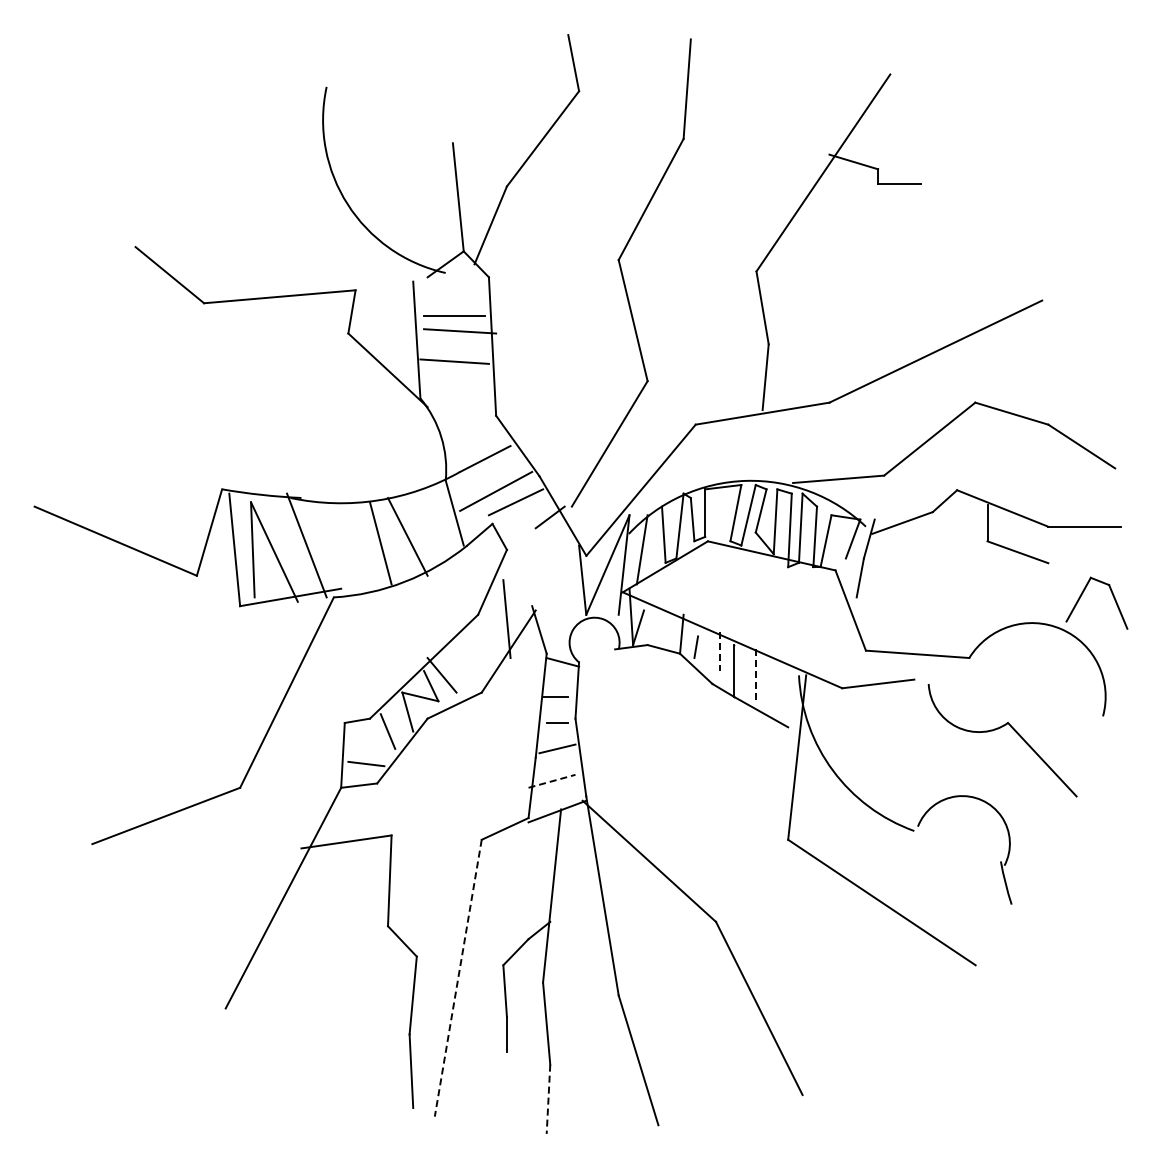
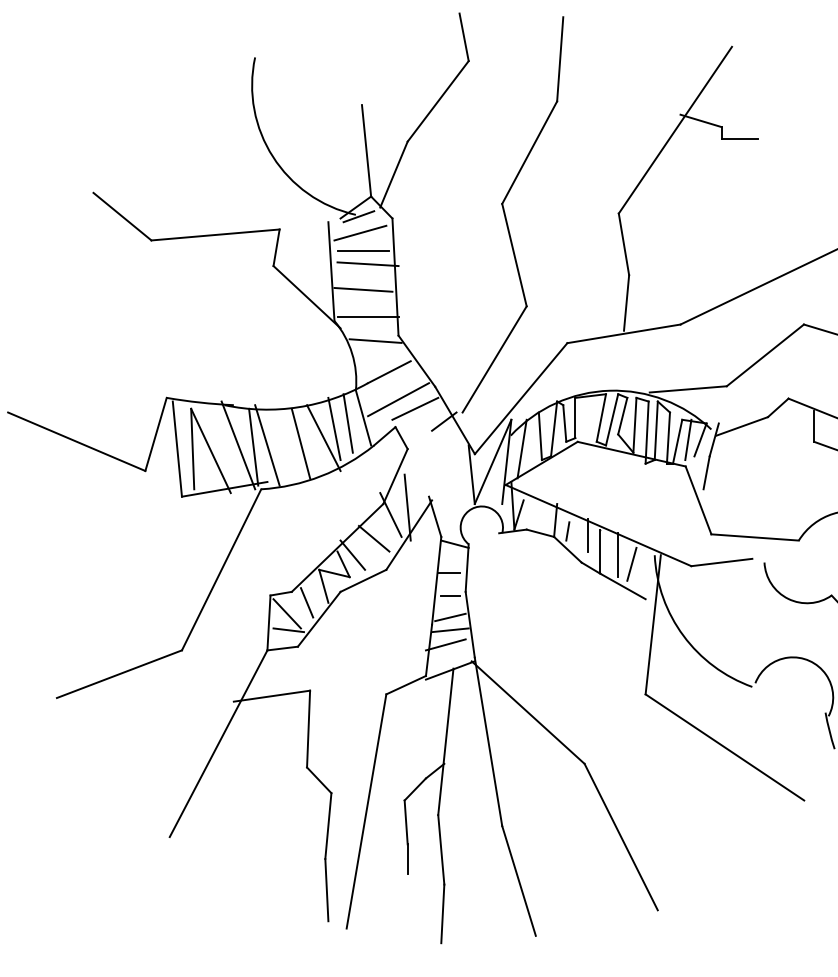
line: (449, 274) -> (359, 216), added
line: (450, 294) -> (359, 233), added
line: (460, 394) -> (368, 317), added
line: (468, 422) -> (375, 341), added
line: (436, 519) -> (348, 423), added
line: (420, 525) -> (334, 428), added
line: (838, 538) -> (688, 439), added
line: (340, 545) -> (266, 445), added
line: (324, 547) -> (253, 447), added
line: (486, 627) -> (390, 514), added
line: (719, 652) -> (587, 535), dashed -> solid
line: (467, 655) -> (374, 538), added
line: (755, 675) -> (617, 555), dashed -> solid
line: (771, 685) -> (631, 563), added
line: (364, 744) -> (287, 613), added
line: (557, 763) -> (450, 629), added
line: (552, 781) -> (446, 645), dashed -> solid
line: (458, 978) -> (366, 811), dashed -> solid
line: (548, 1099) -> (442, 914), dashed -> solid

